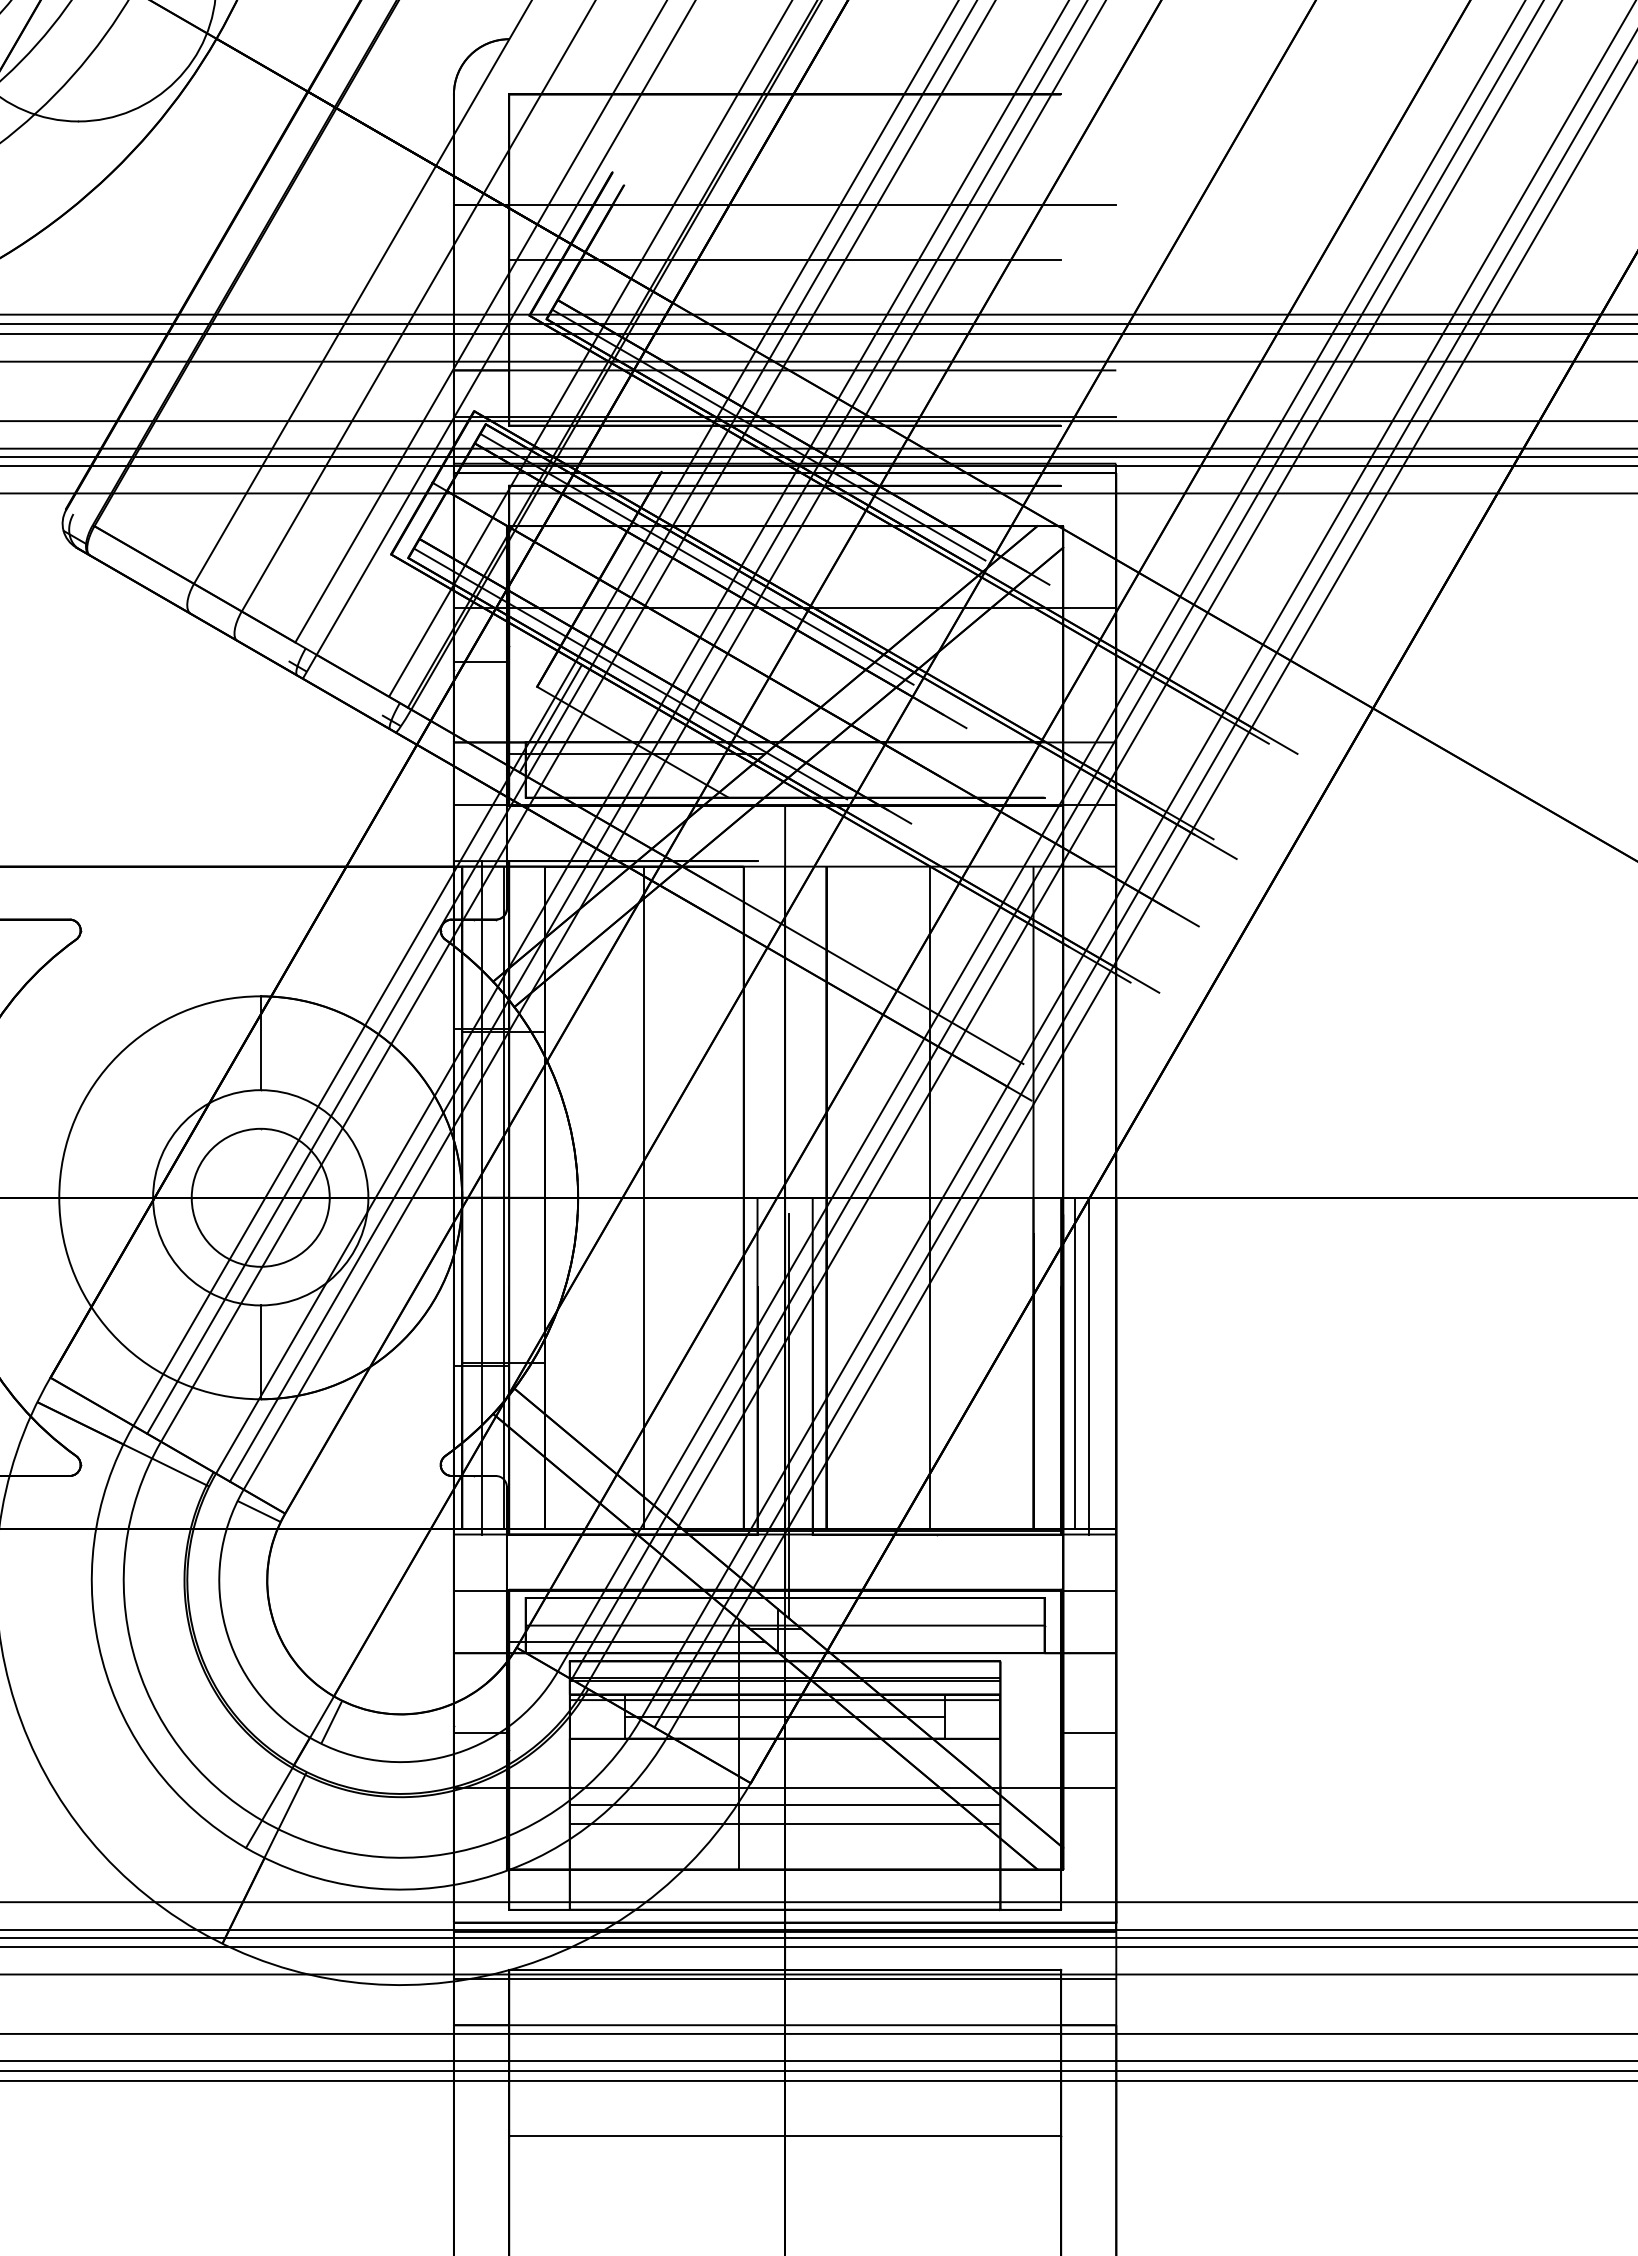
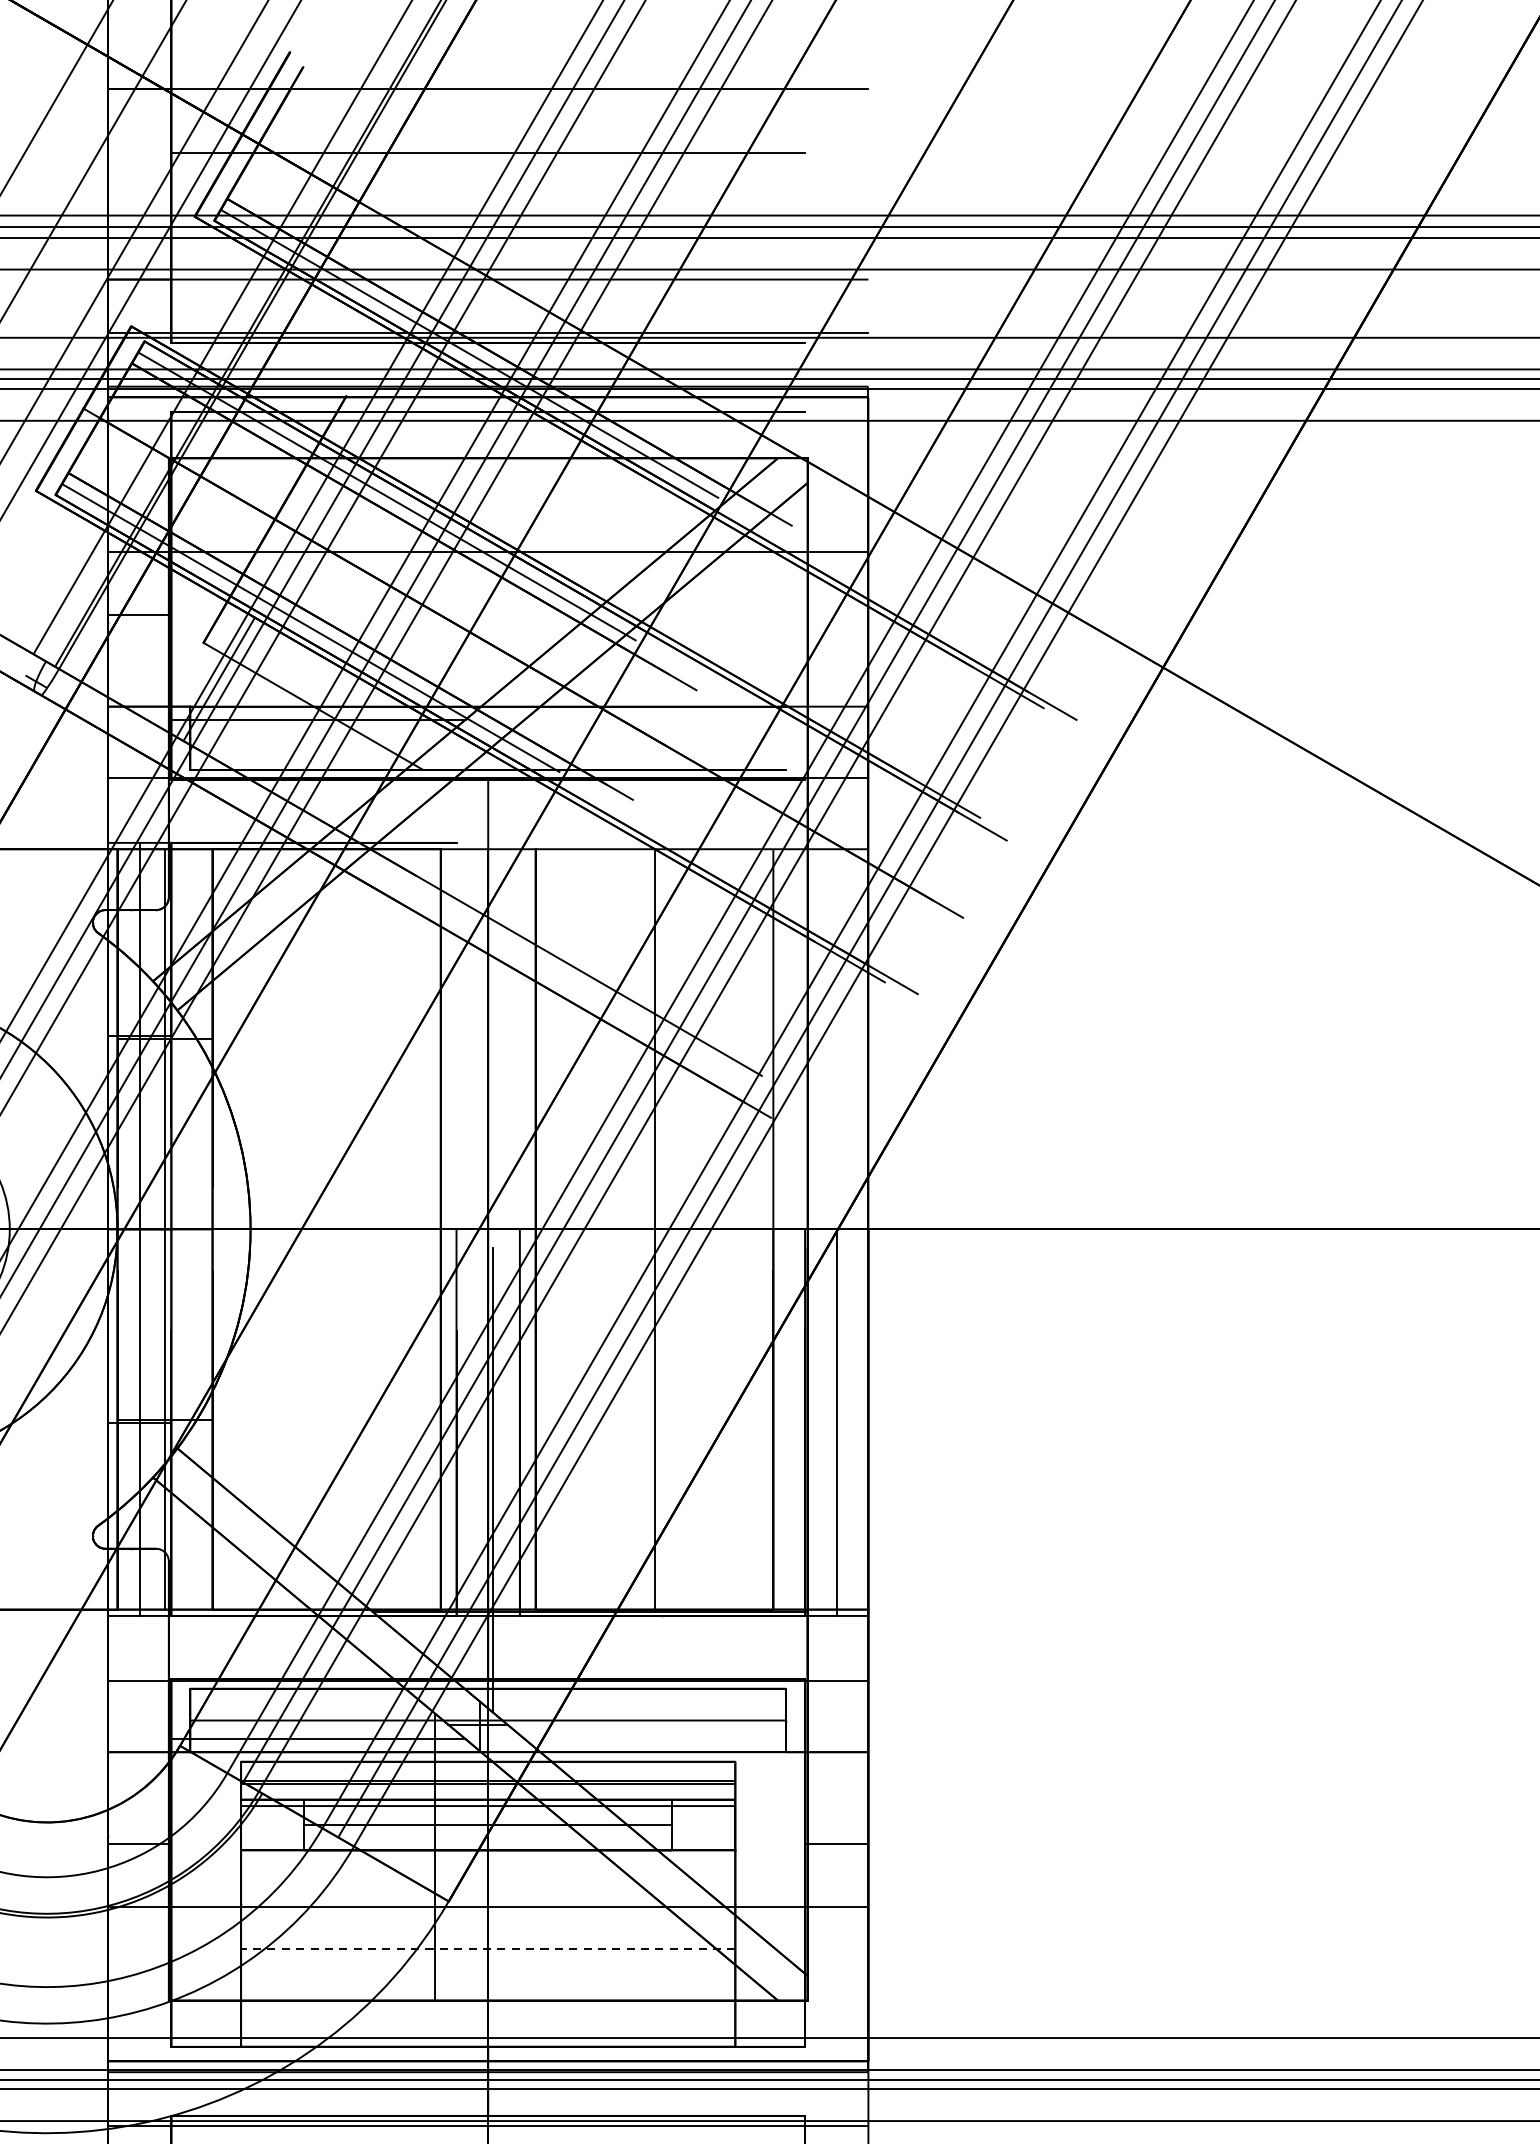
line: (644, 1197) -> (326, 1229), removed
line: (1074, 1363) -> (820, 1419), removed
line: (784, 1804) -> (487, 1925), removed
line: (784, 1824) -> (487, 1948), solid -> dashed

